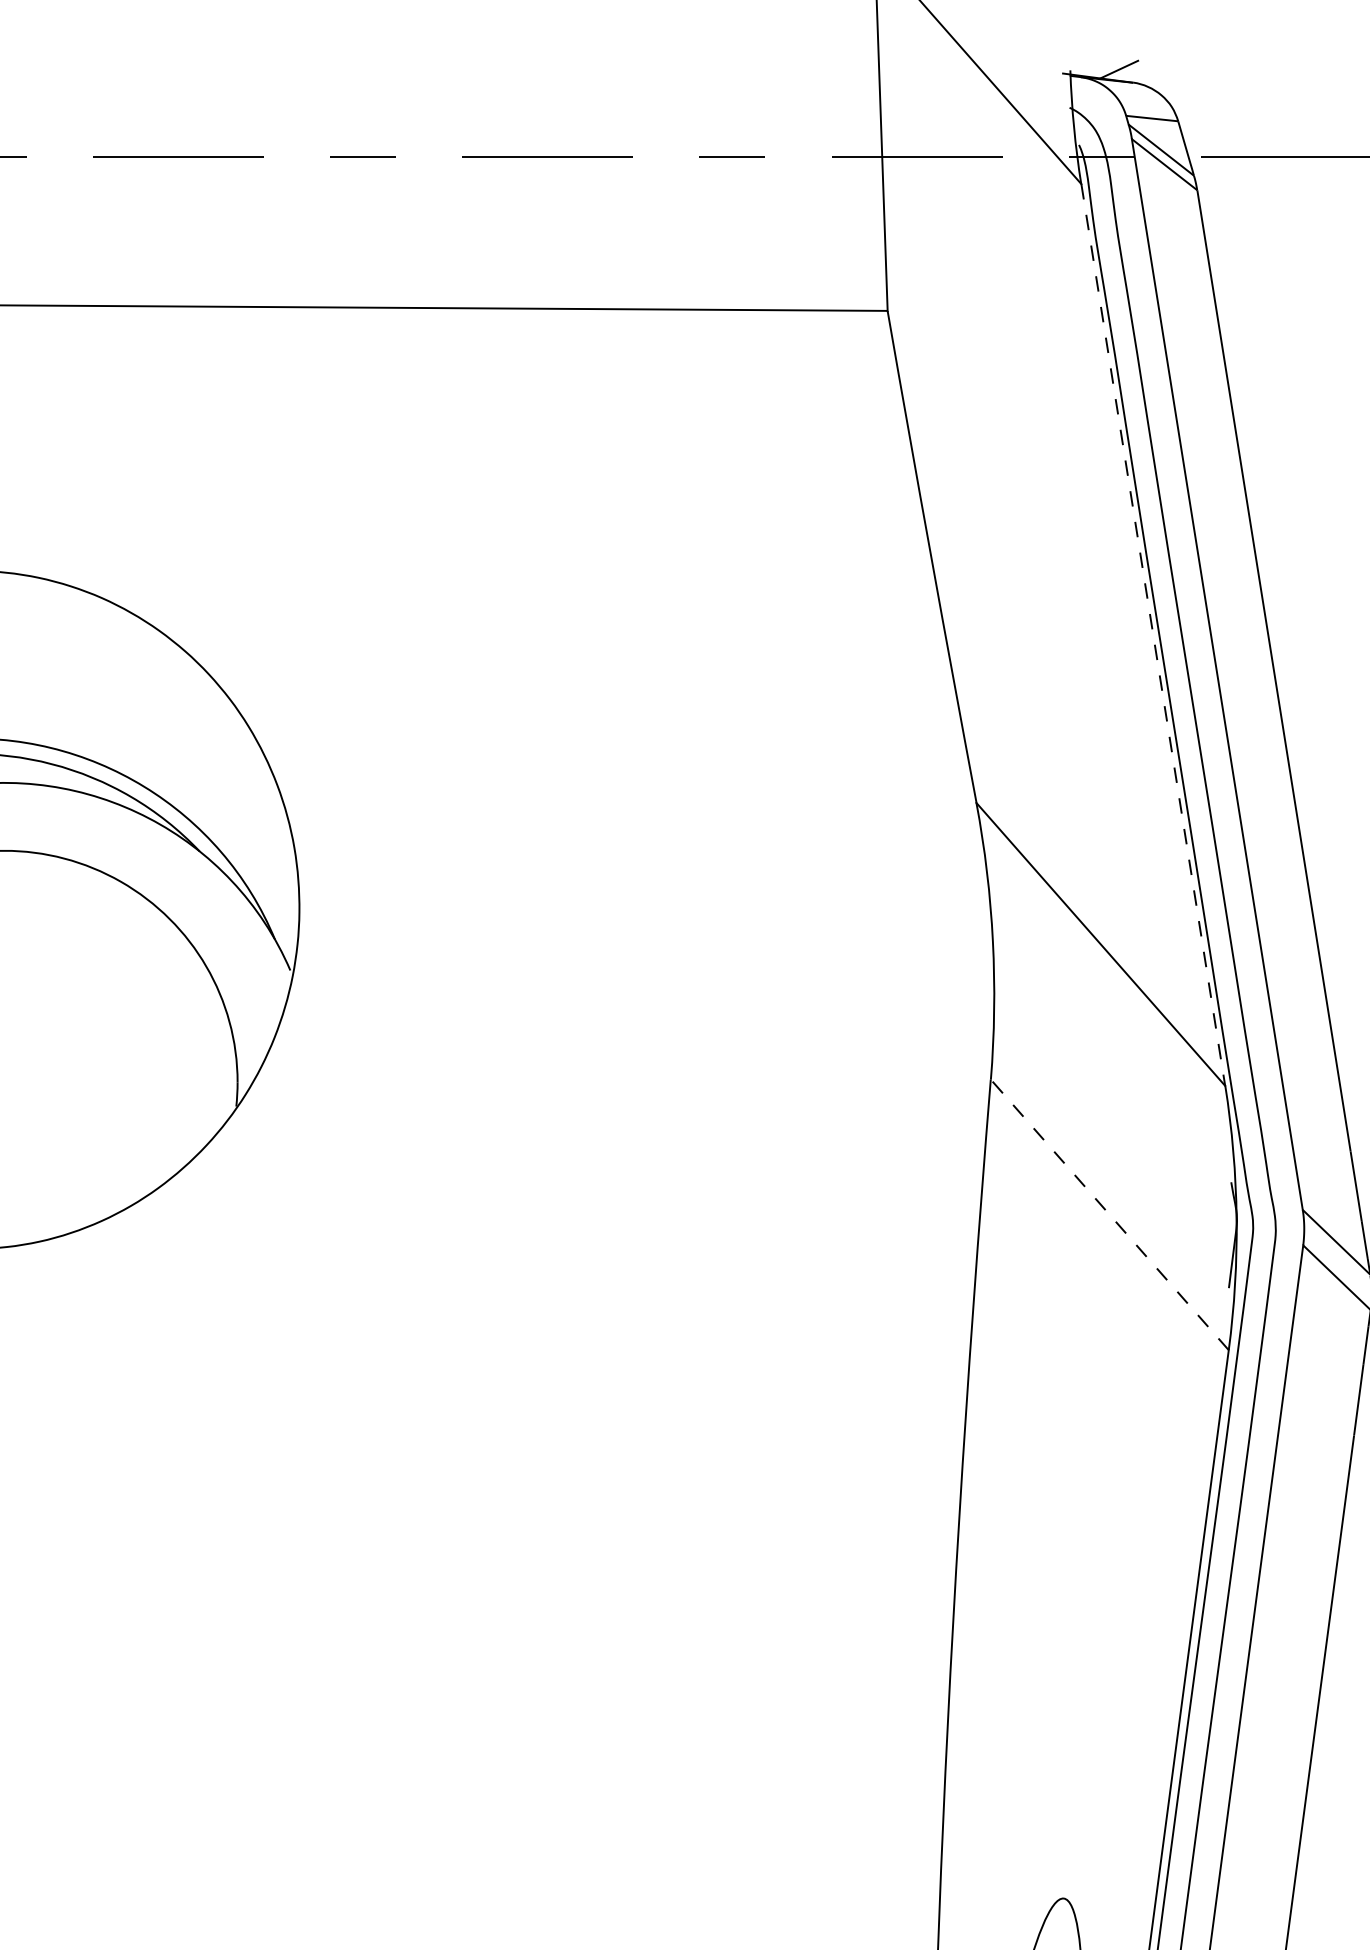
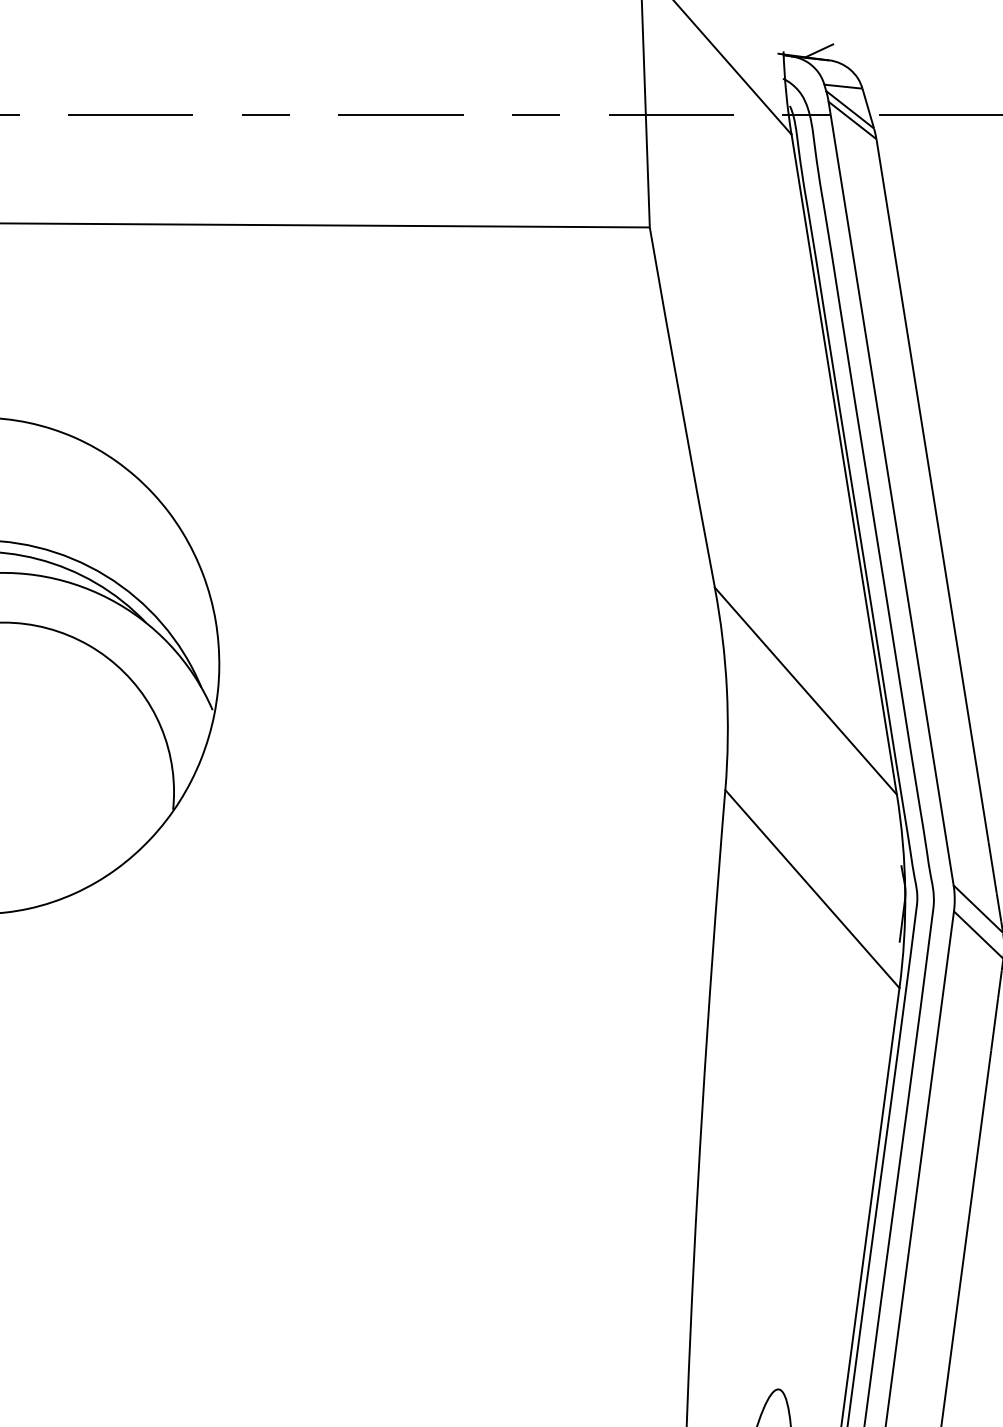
line: (1153, 635) -> (844, 465), dashed -> solid
line: (1109, 1214) -> (812, 888), dashed -> solid

